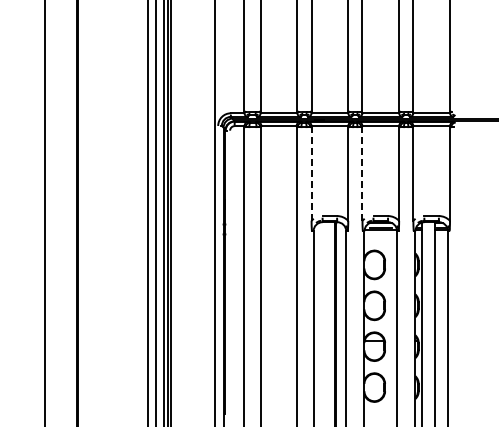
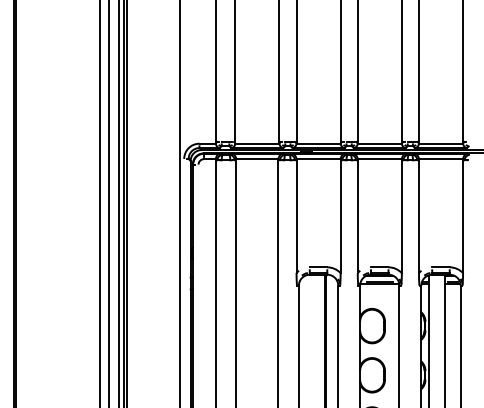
line: (311, 173) -> (296, 216), dashed -> solid
line: (362, 173) -> (357, 216), dashed -> solid

